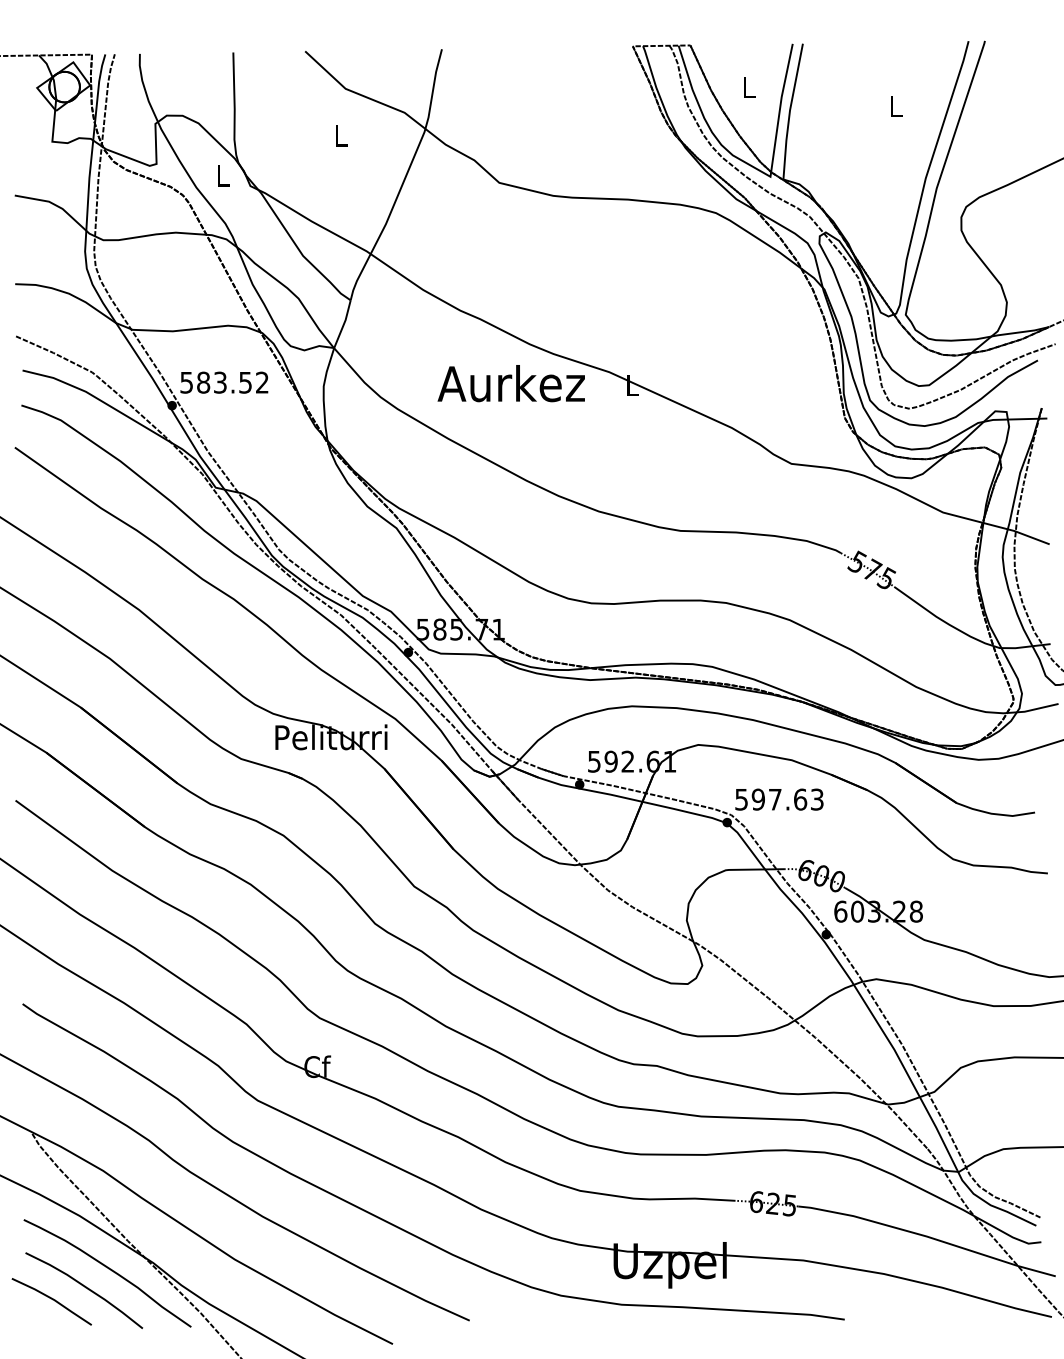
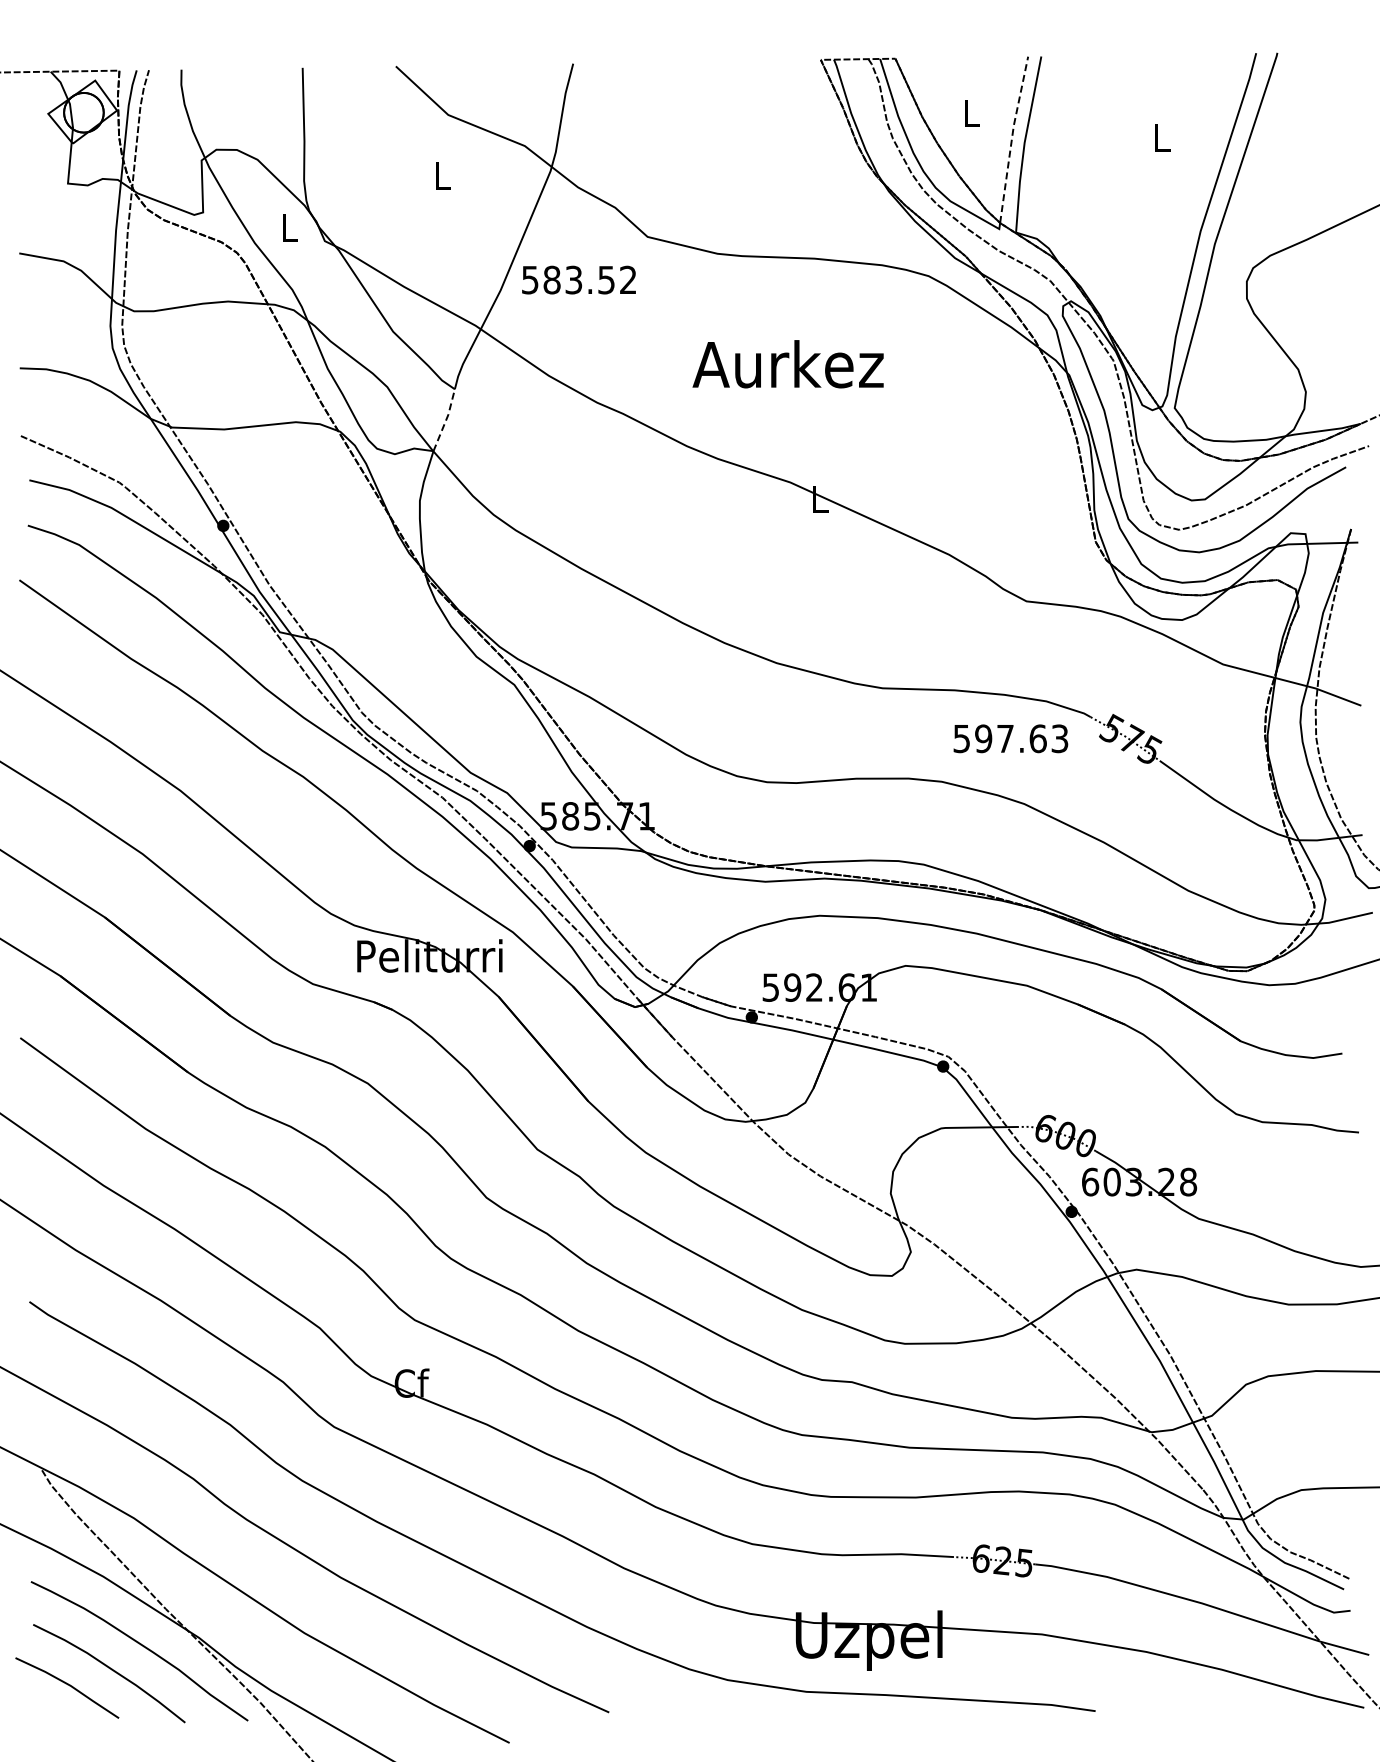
line: (780, 106) -> (1012, 138), solid -> dashed
line: (344, 324) -> (446, 420), solid -> dashed
text: (223, 382) -> (578, 279), moved
text: (510, 383) -> (787, 364), moved
text: (779, 799) -> (1010, 738), moved

